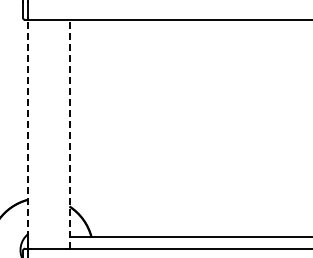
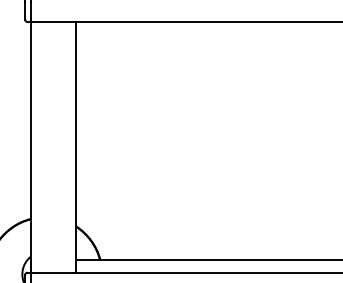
line: (28, 133) -> (31, 146), dashed -> solid
line: (69, 133) -> (76, 146), dashed -> solid

